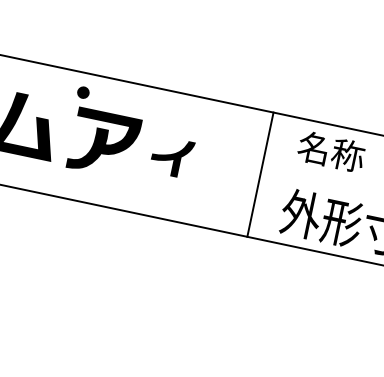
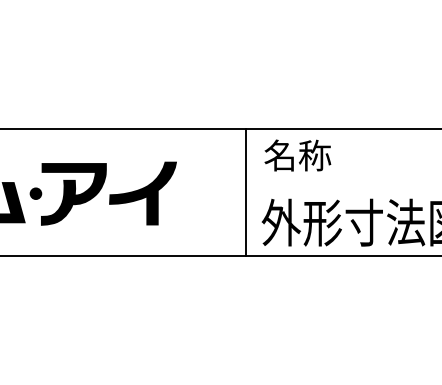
part: (83, 92) -> (35, 193), moved
part: (171, 157) -> (142, 193), size x1.67
line: (260, 174) -> (246, 192), moved

